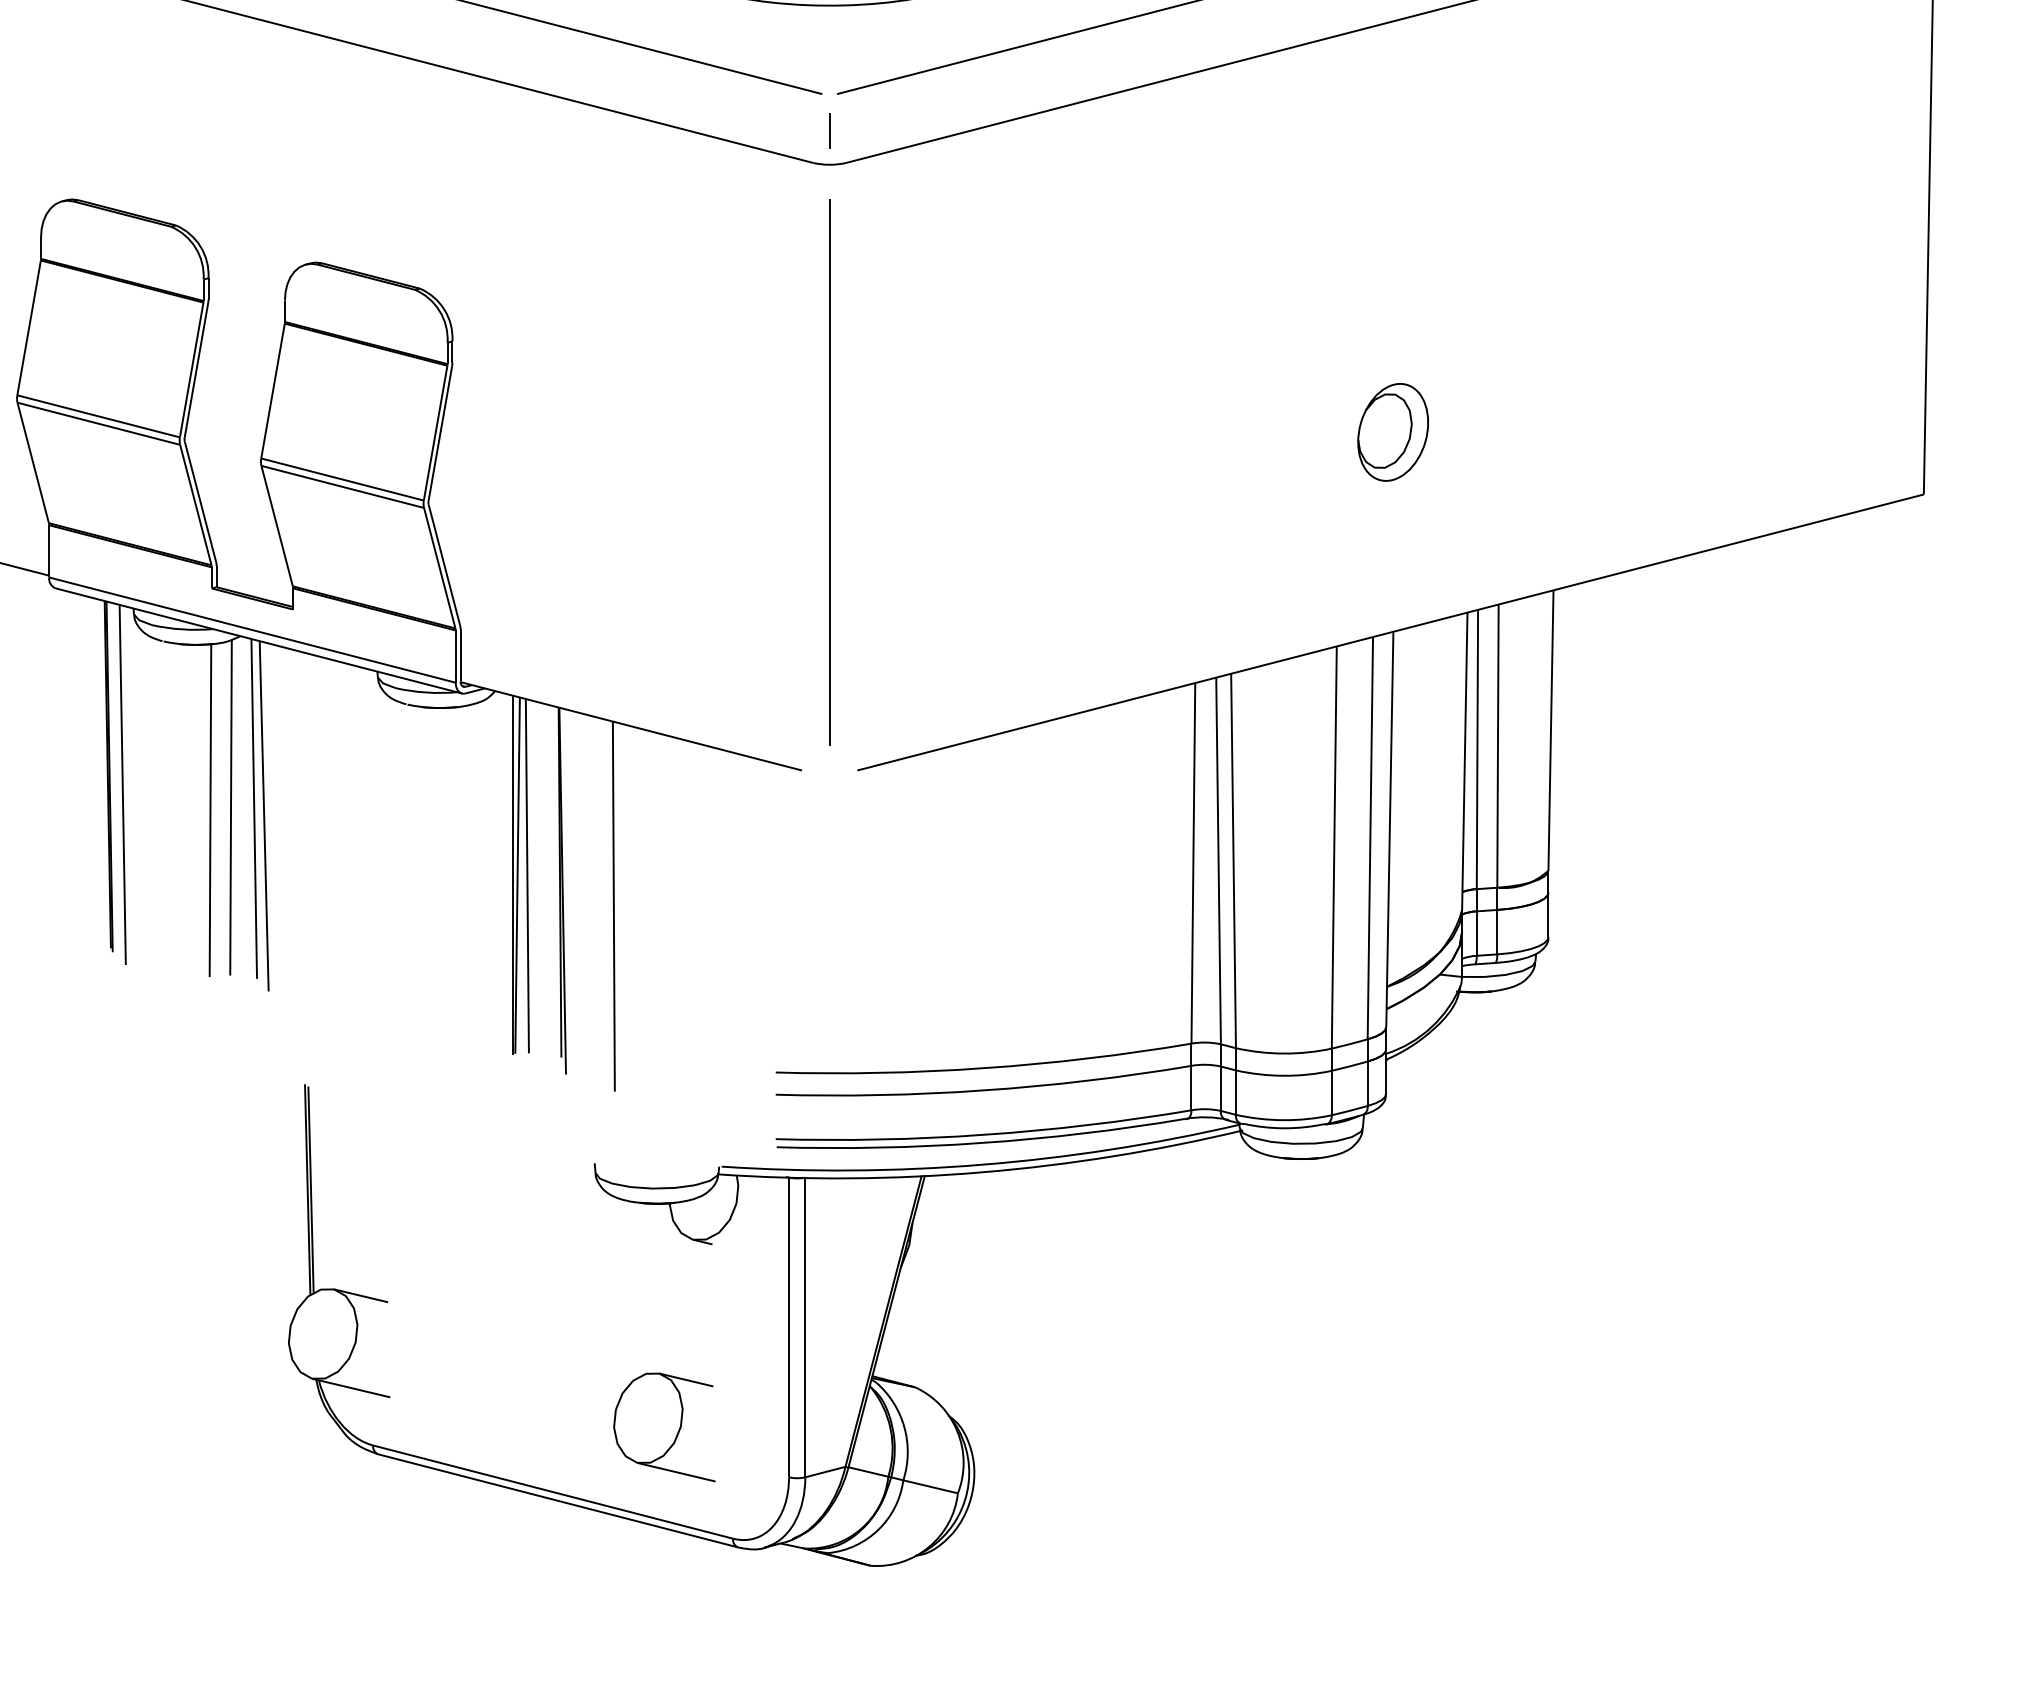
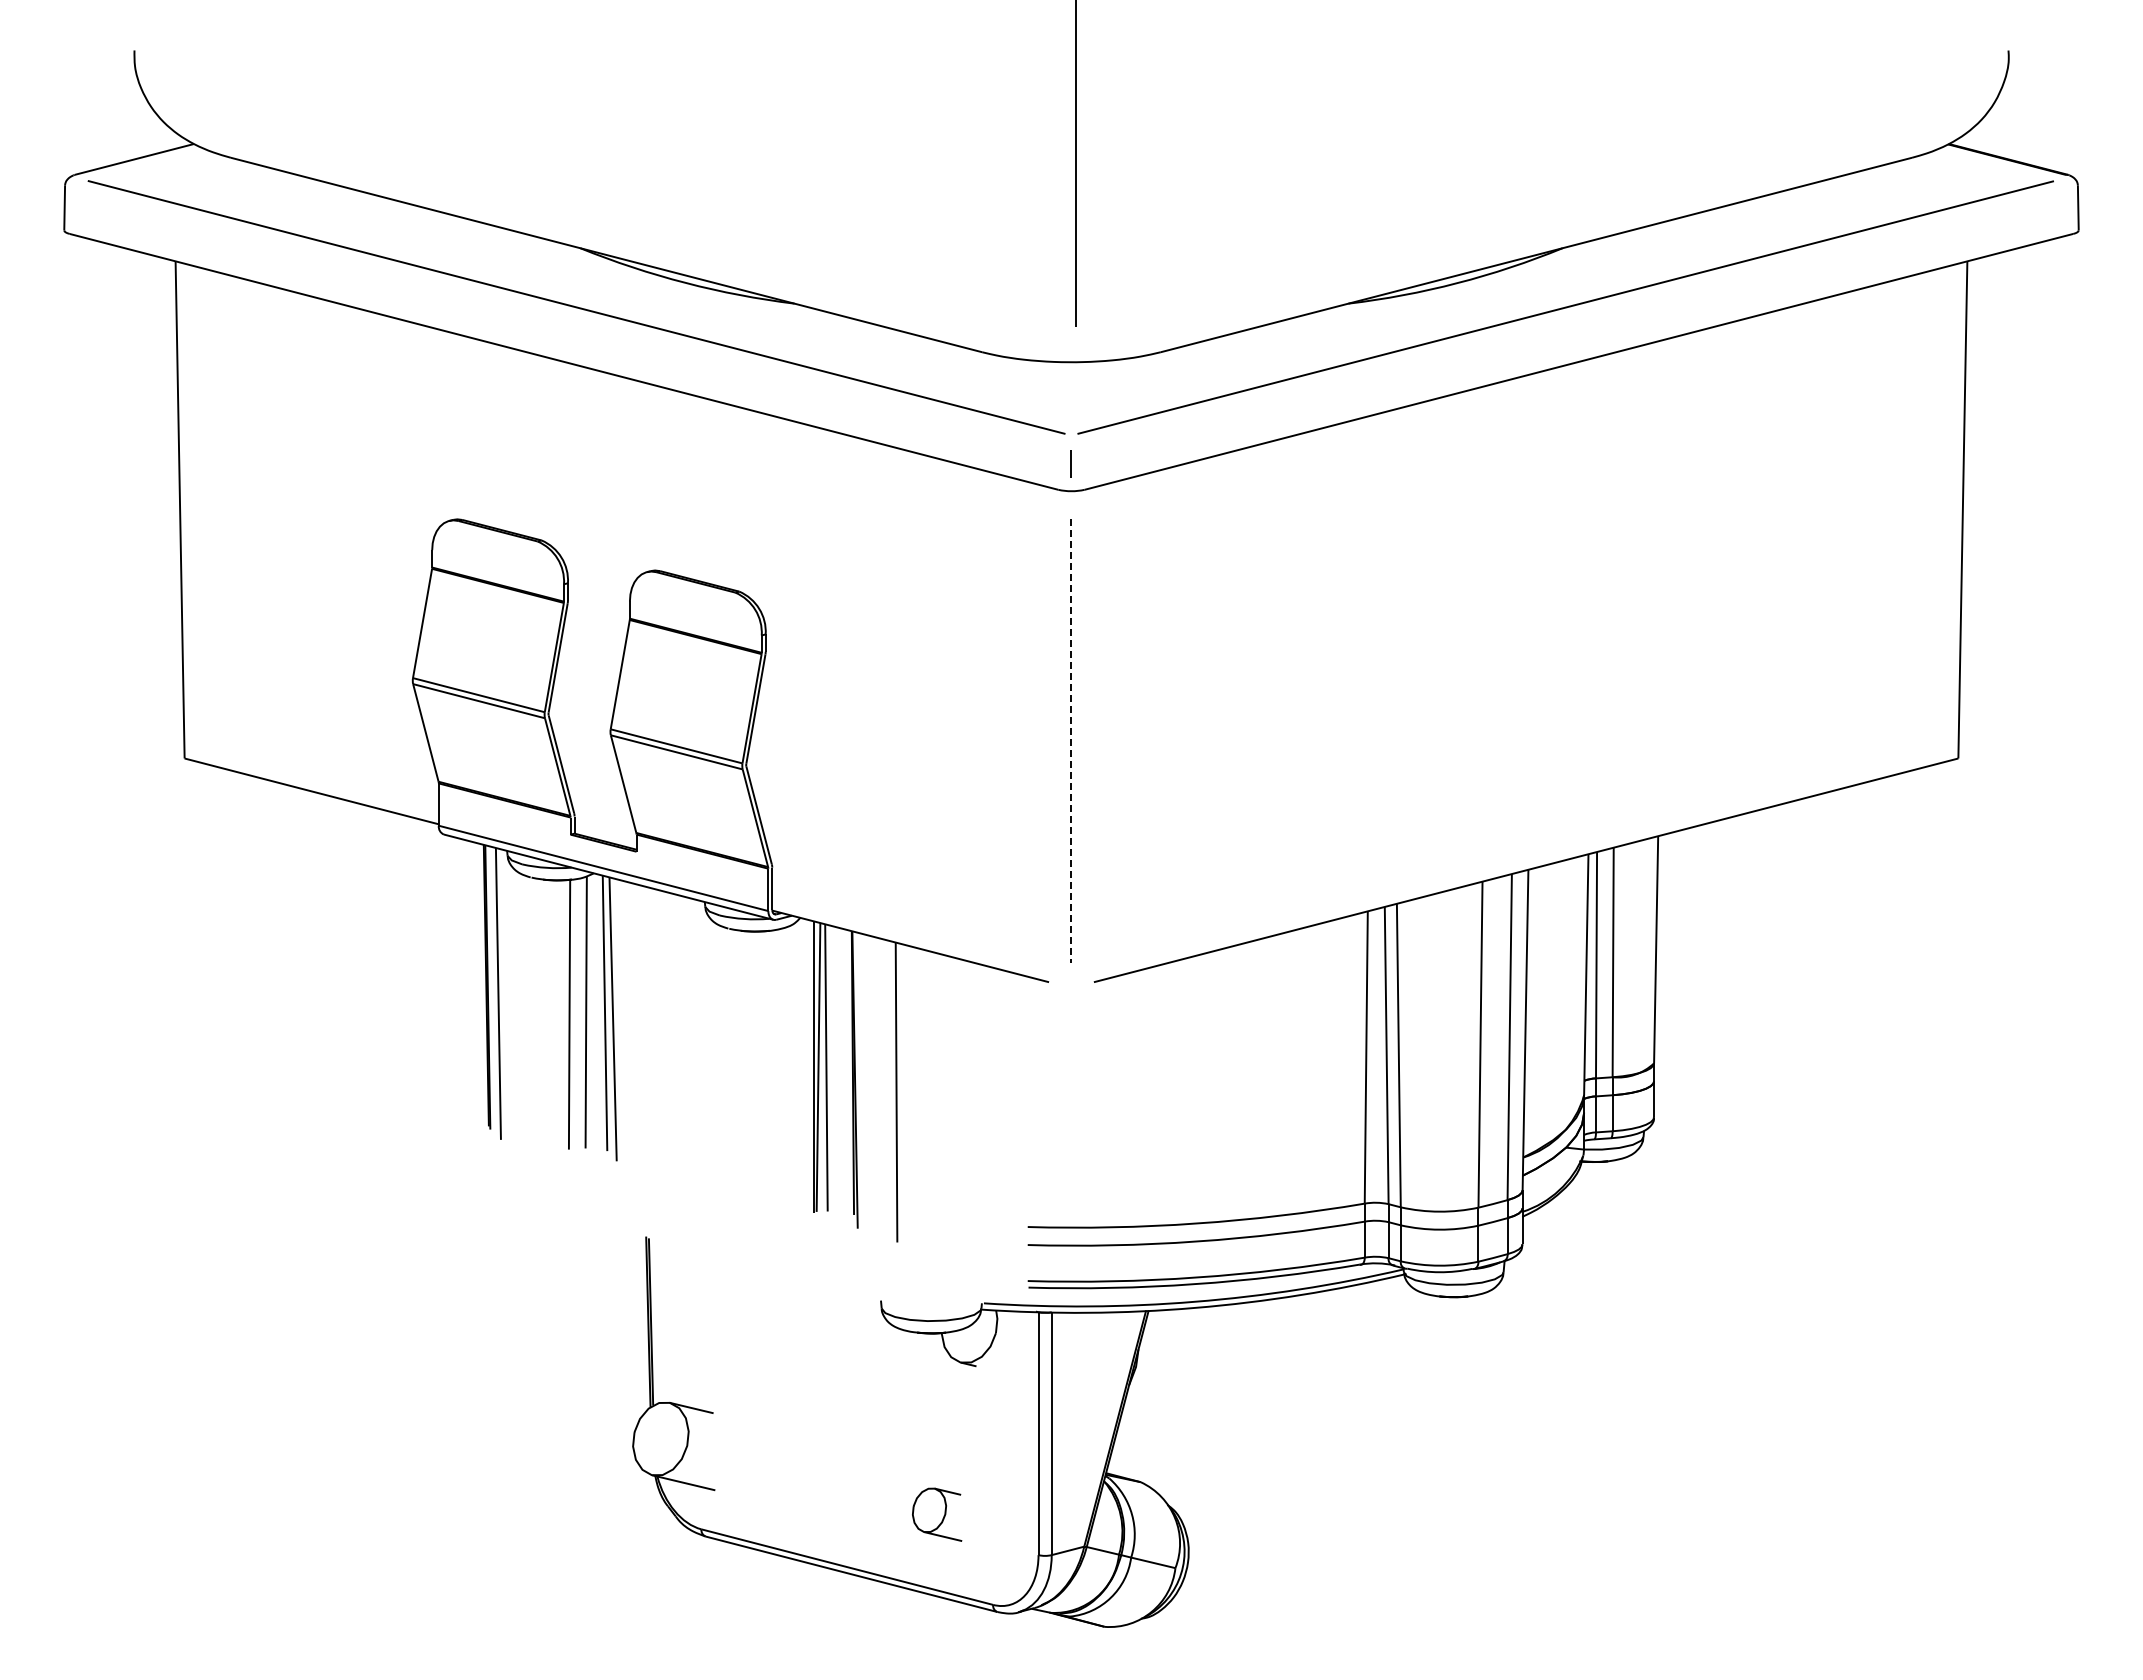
part: (1393, 432) -> (1528, 708), removed
line: (829, 472) -> (1071, 740), solid -> dashed
part: (663, 1427) -> (936, 1514), size x0.6

